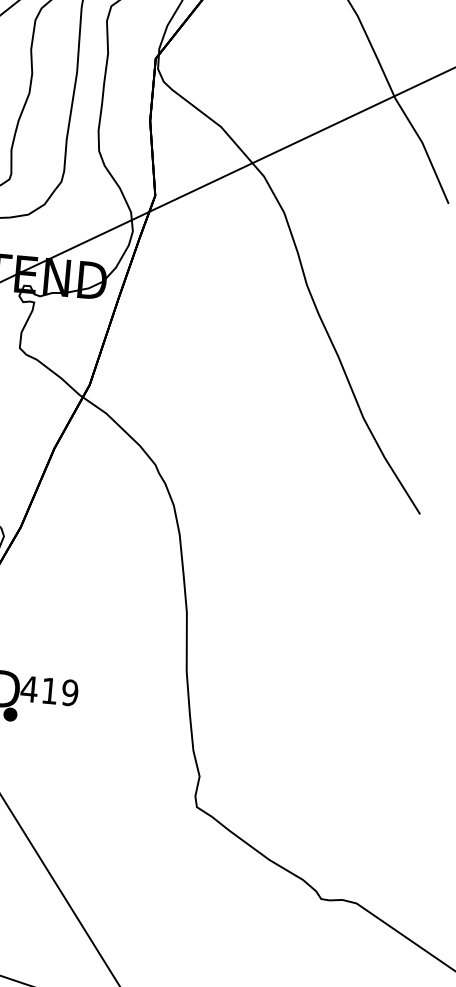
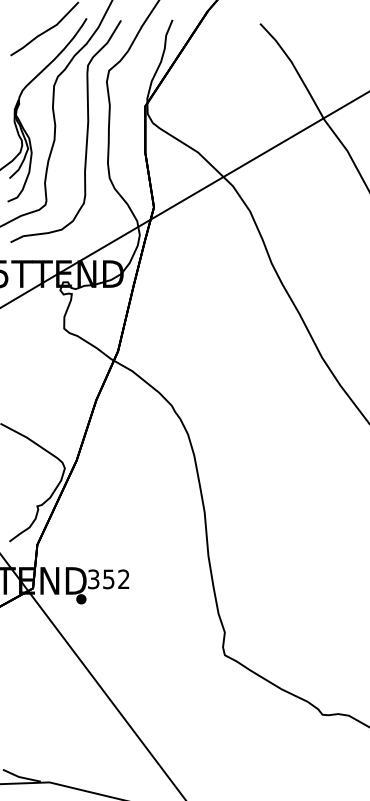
text: (49, 691) -> (108, 579), 419 -> 352

